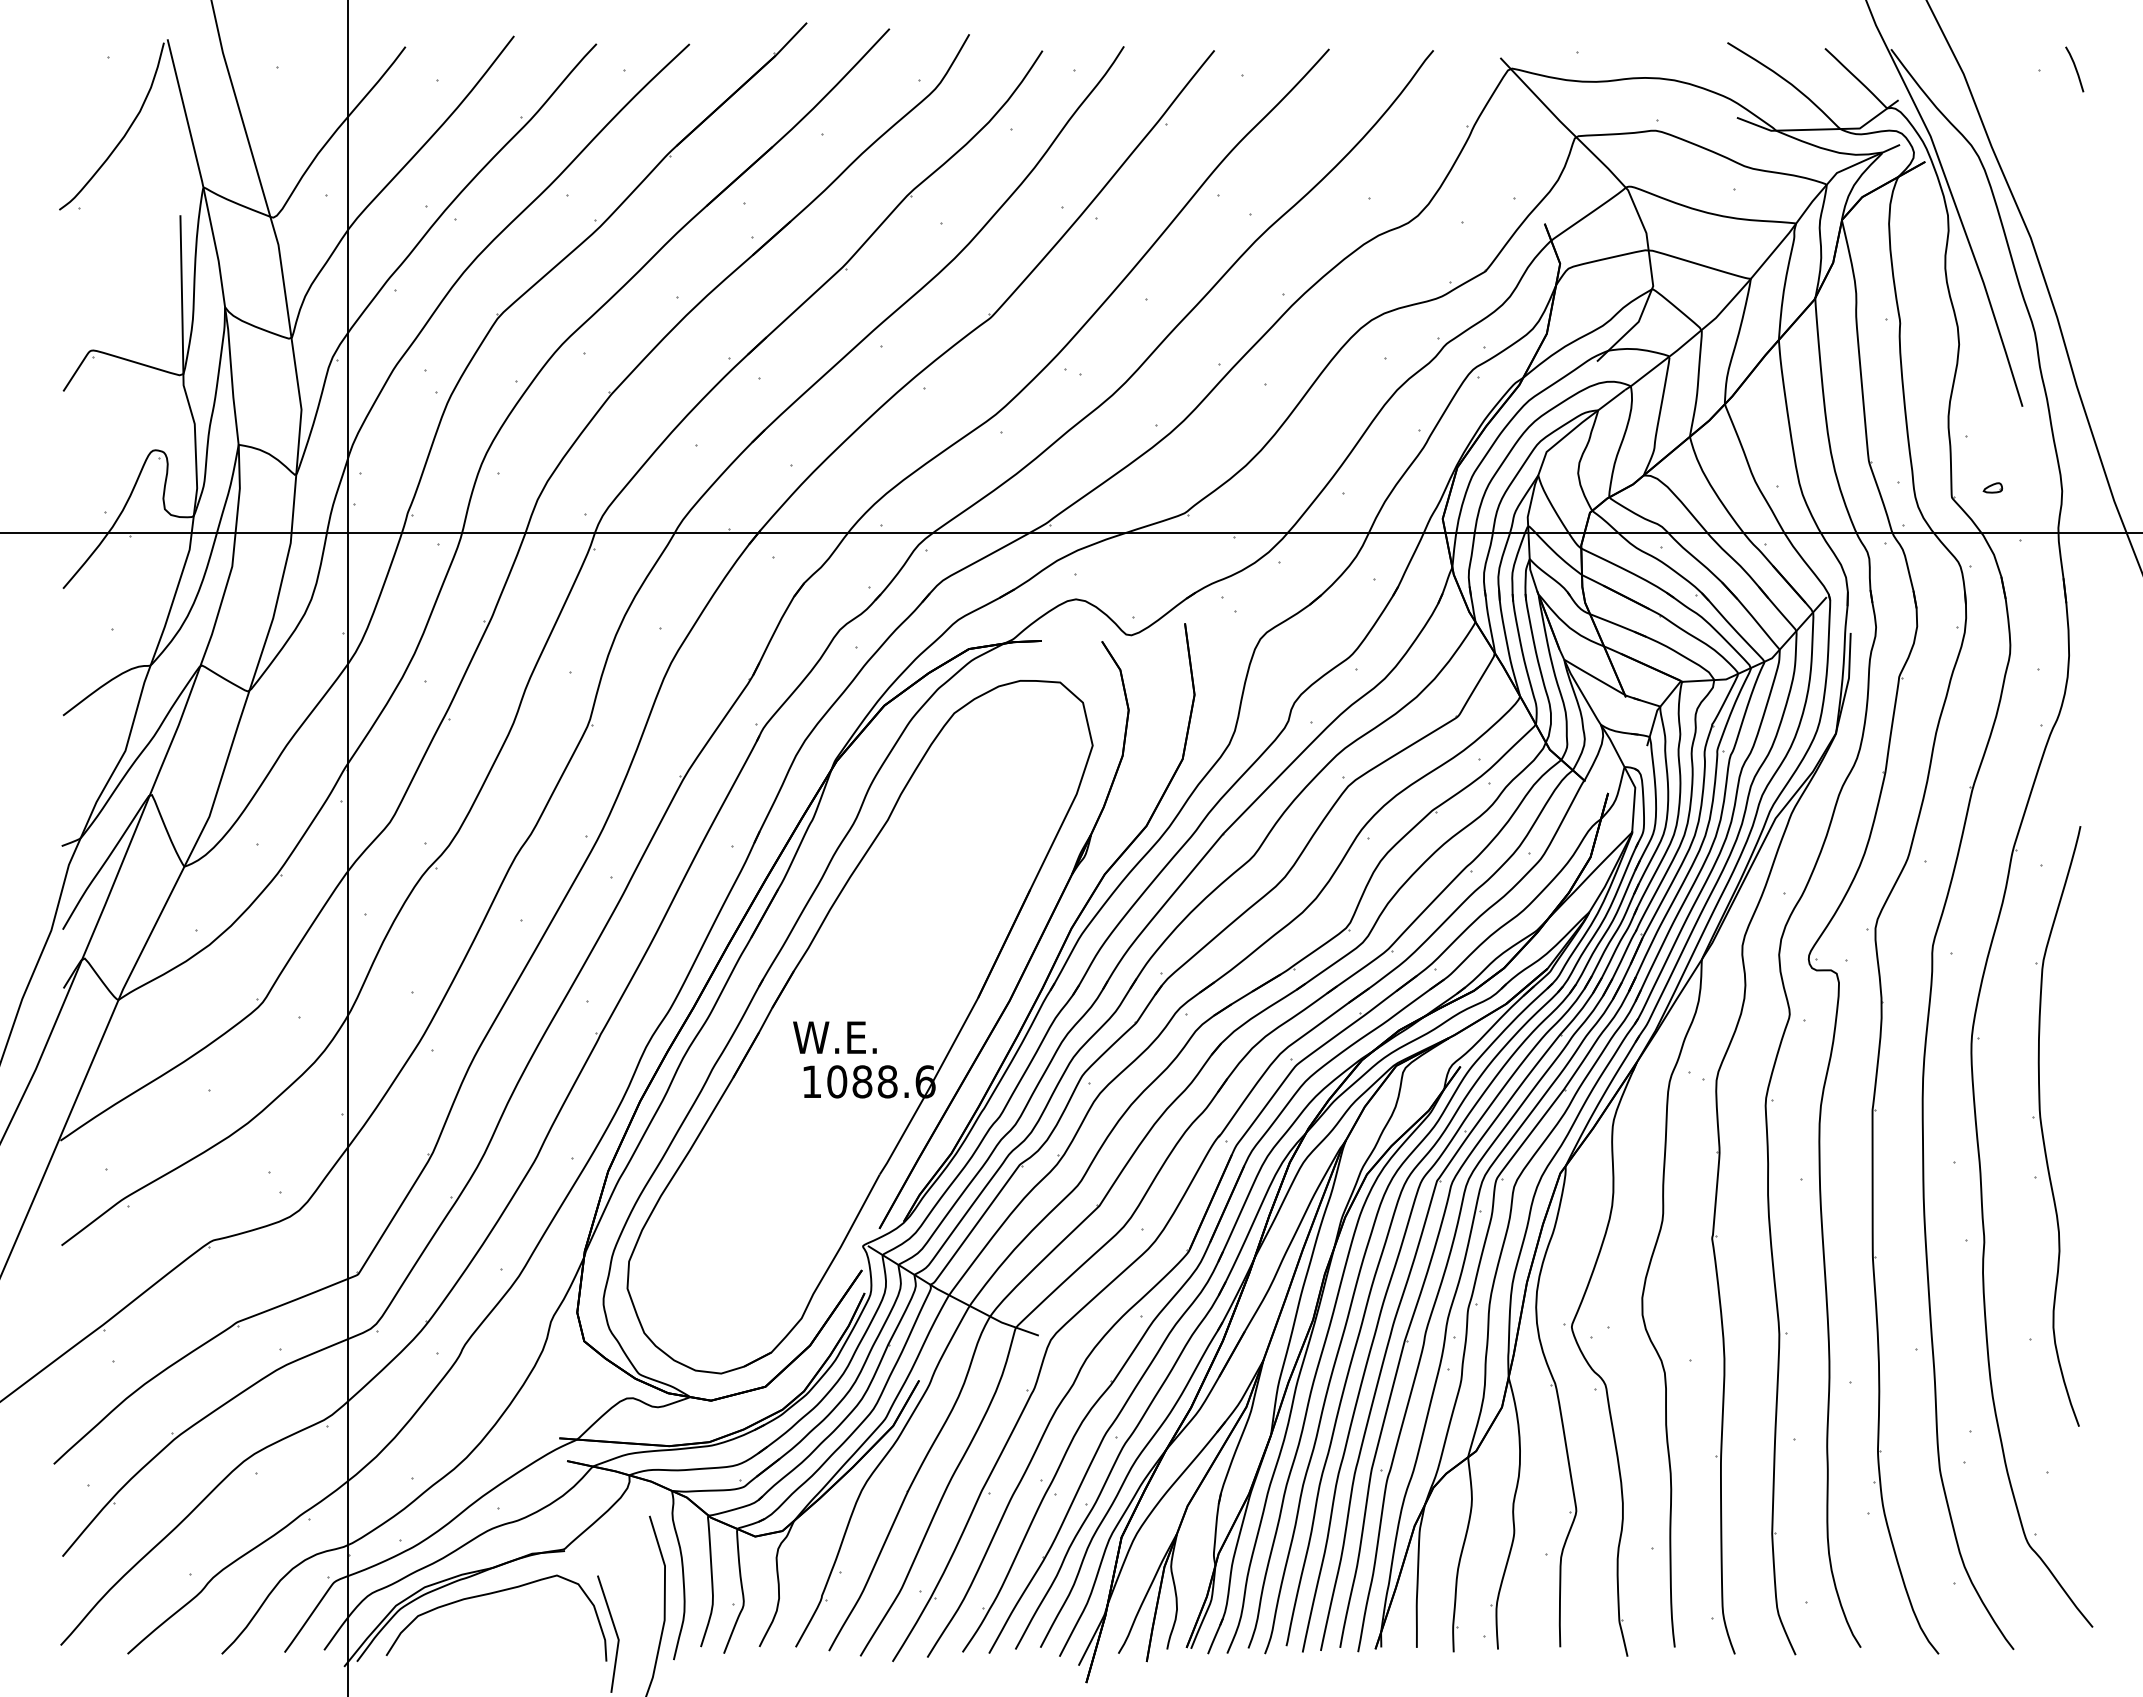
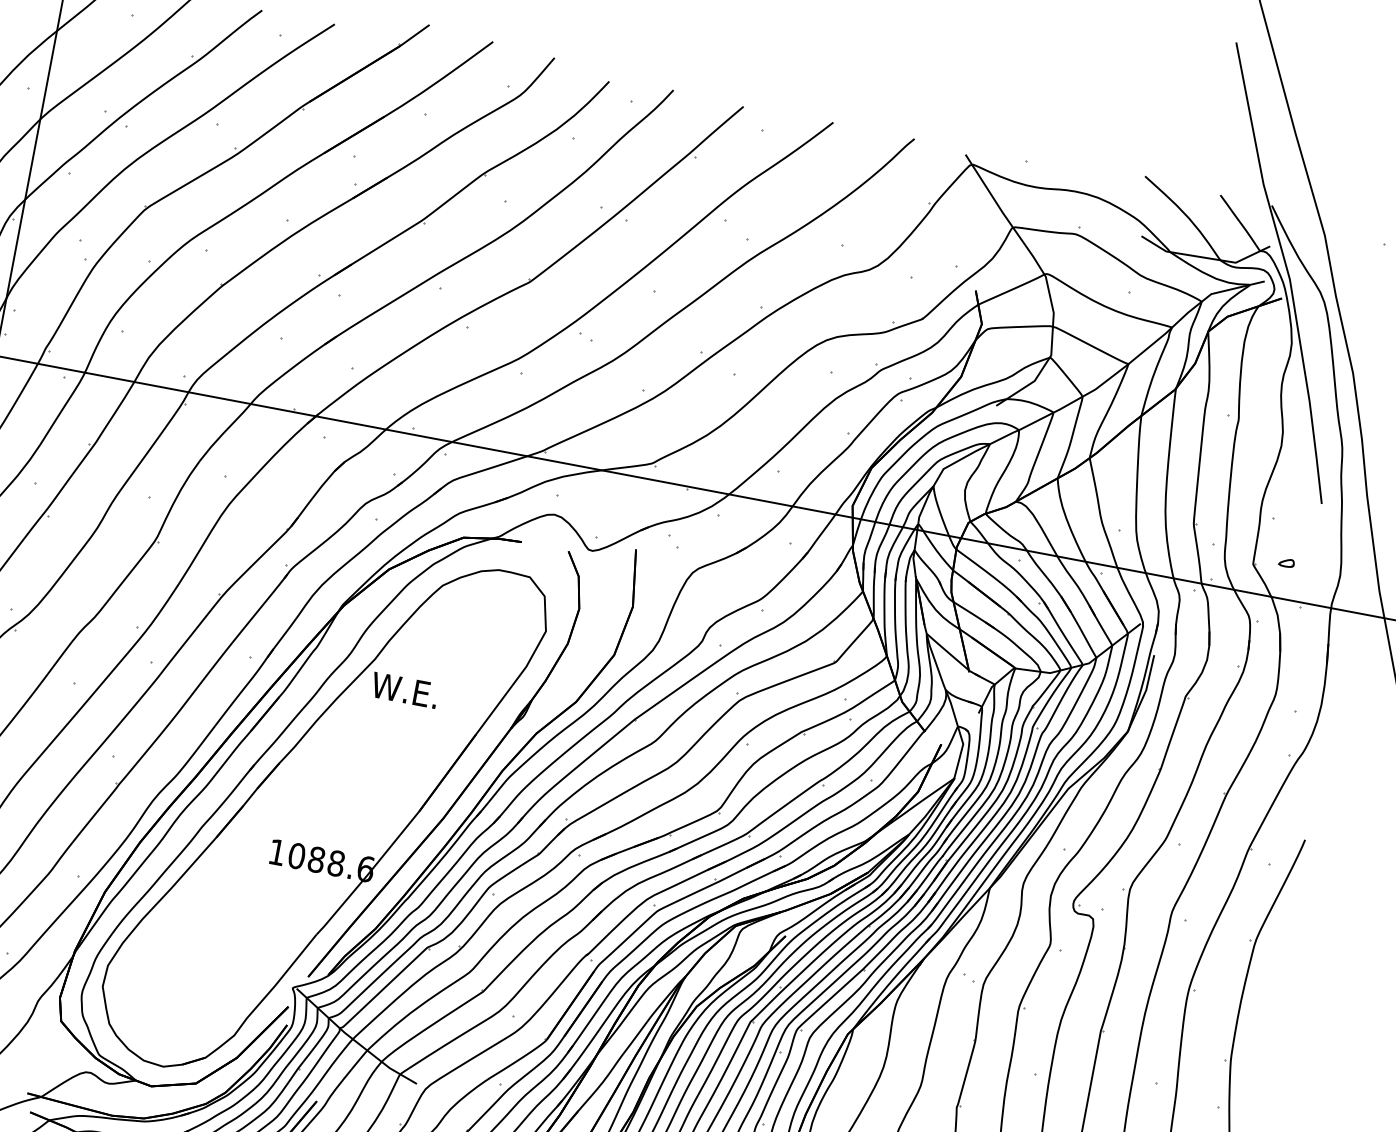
text: (834, 1037) -> (404, 690), moved

